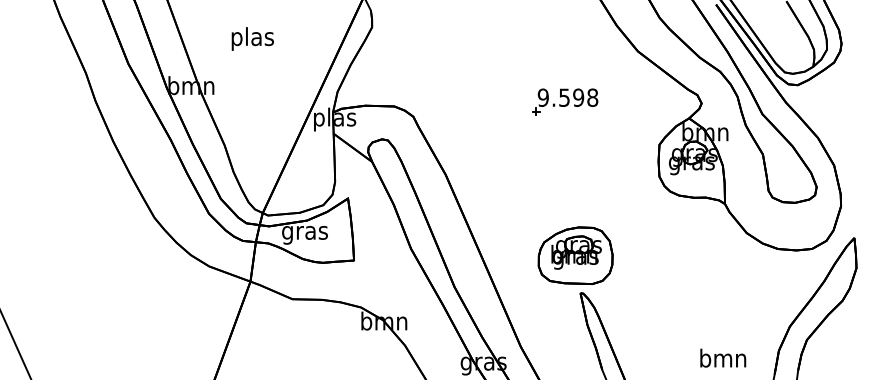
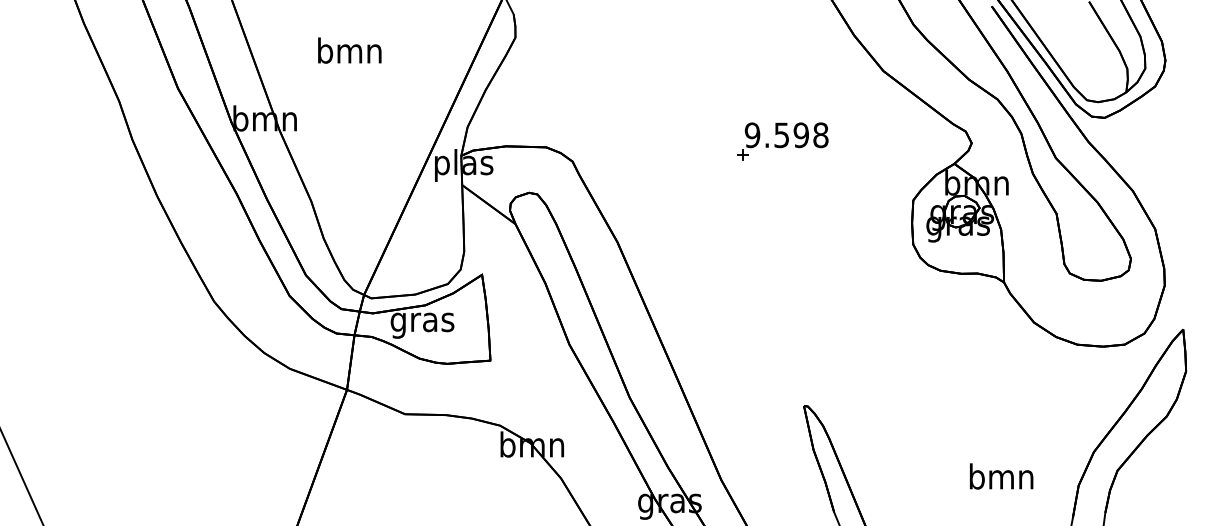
text: (252, 38) -> (349, 53), plas -> bmn
part: (575, 255) -> (797, 353), removed
text: (723, 357) -> (1001, 475), moved

